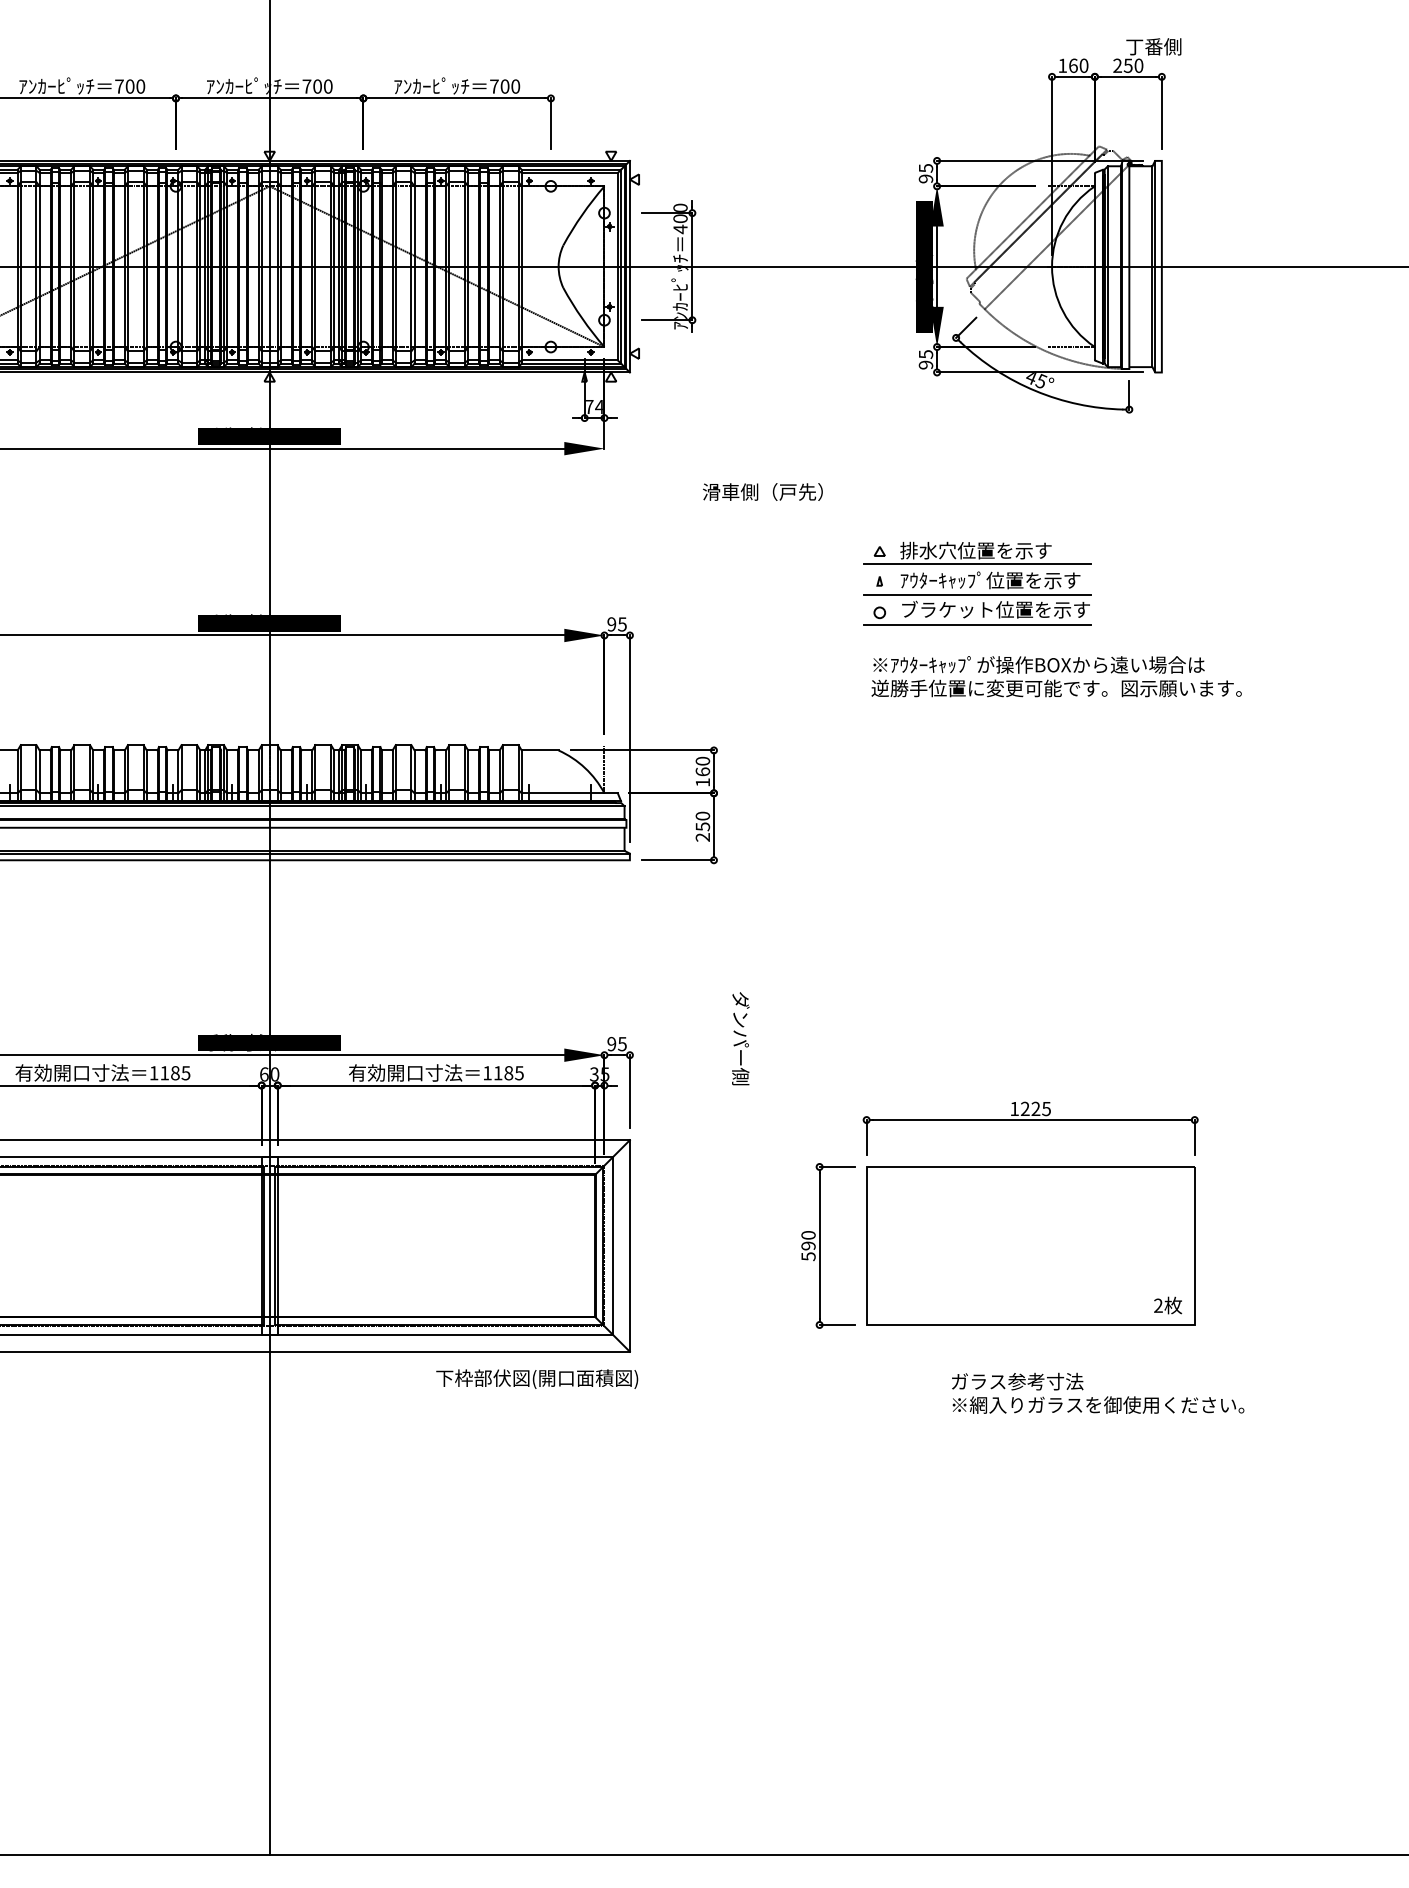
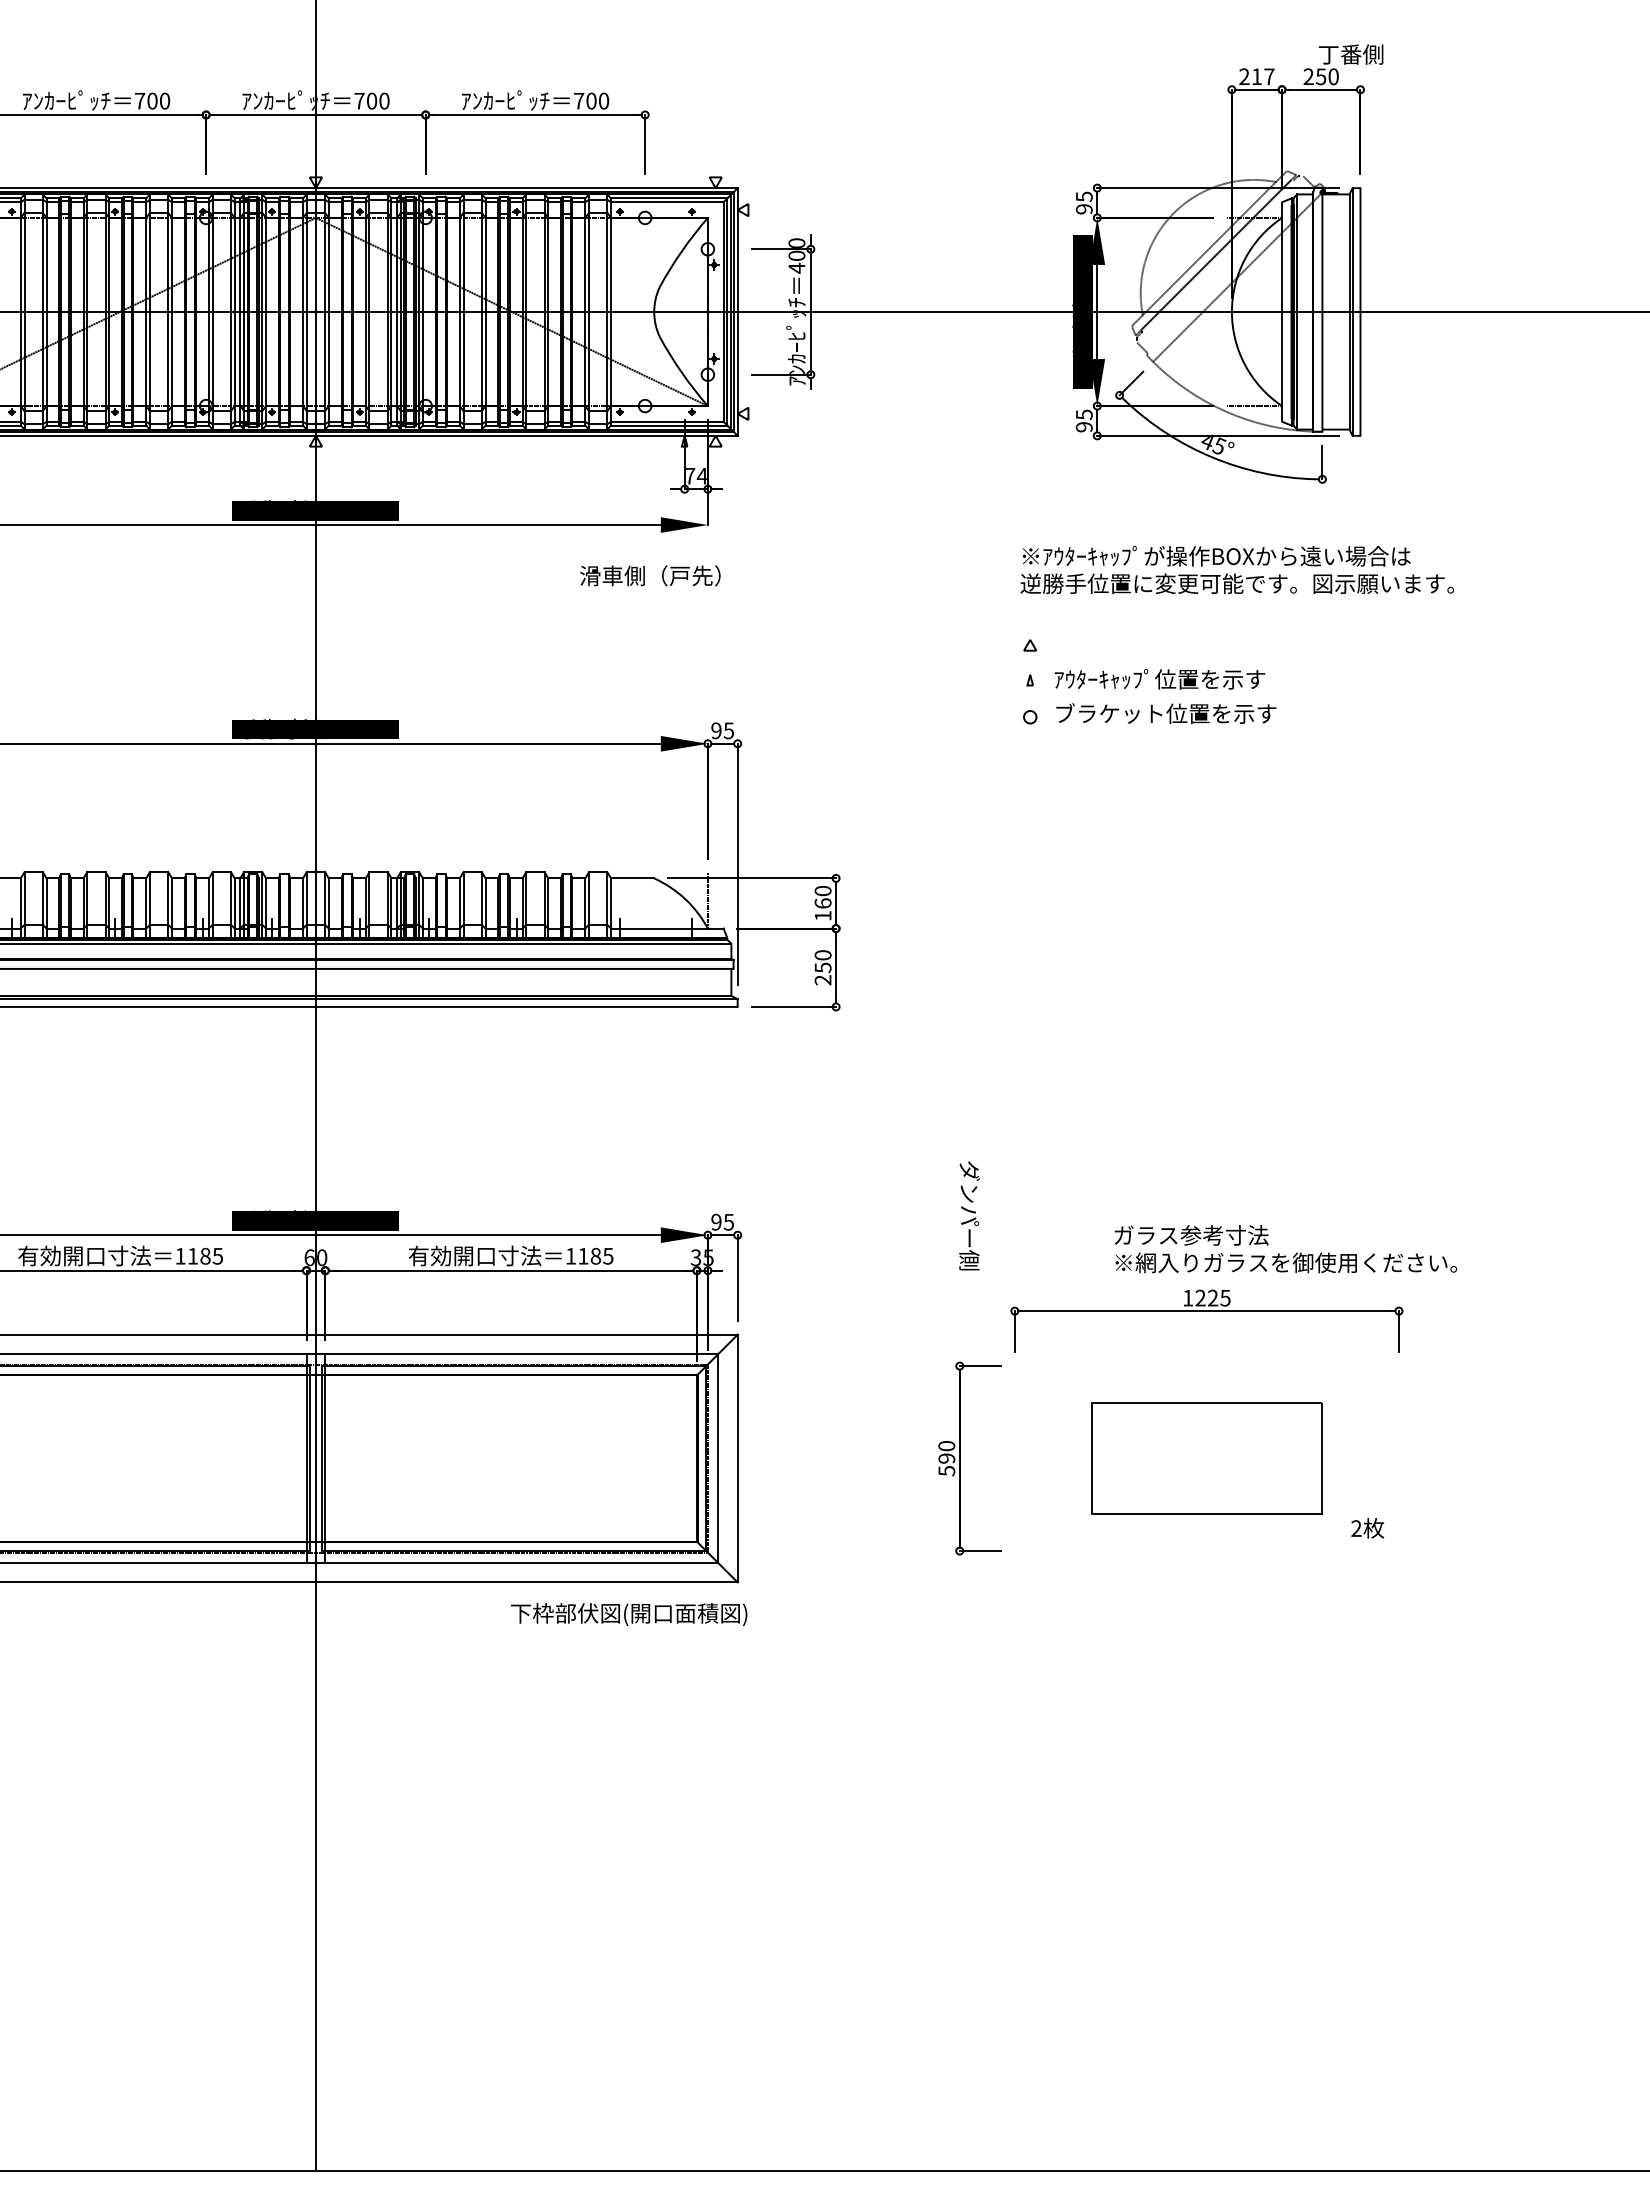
text: (1073, 65) -> (1256, 76), 160 -> 217
text: (763, 491) -> (650, 575), moved
part: (977, 553) -> (1144, 647), removed
line: (977, 595) -> (1144, 696), removed
line: (977, 624) -> (1144, 731), removed
text: (1056, 676) -> (1237, 569), moved
text: (740, 1038) -> (969, 1215), moved
part: (1030, 1245) -> (1206, 1458), size x0.6
text: (1097, 1393) -> (1285, 1249), moved

